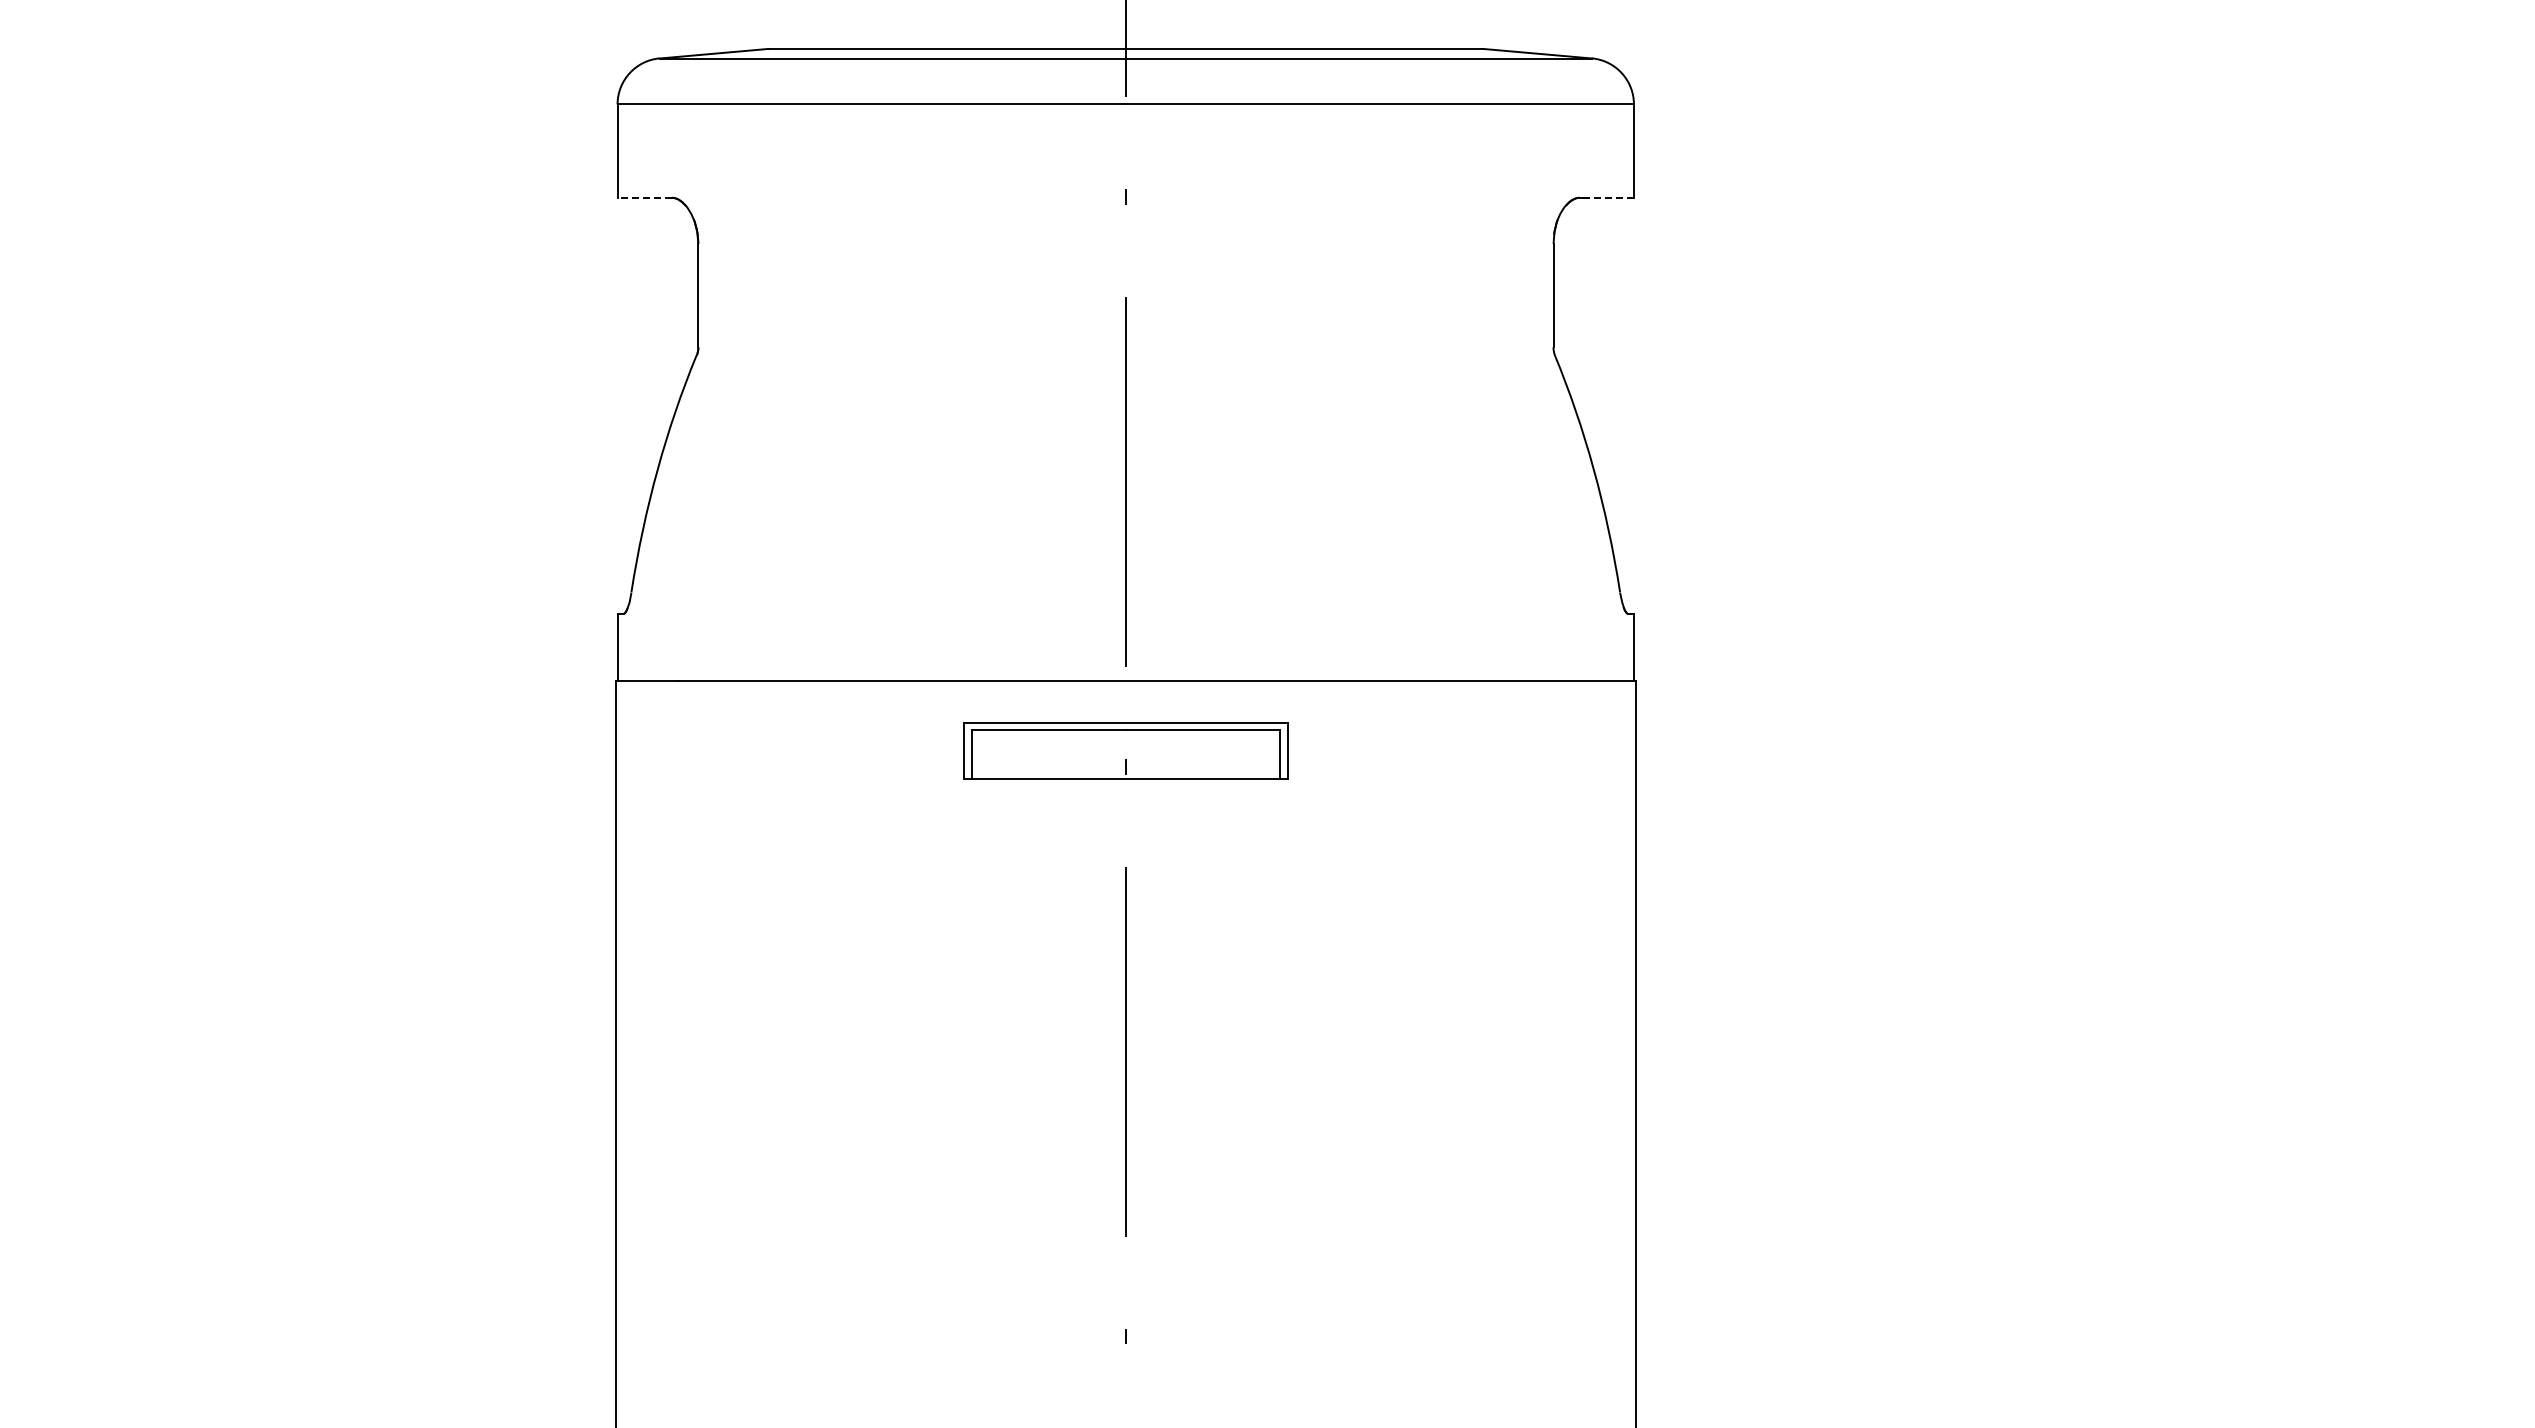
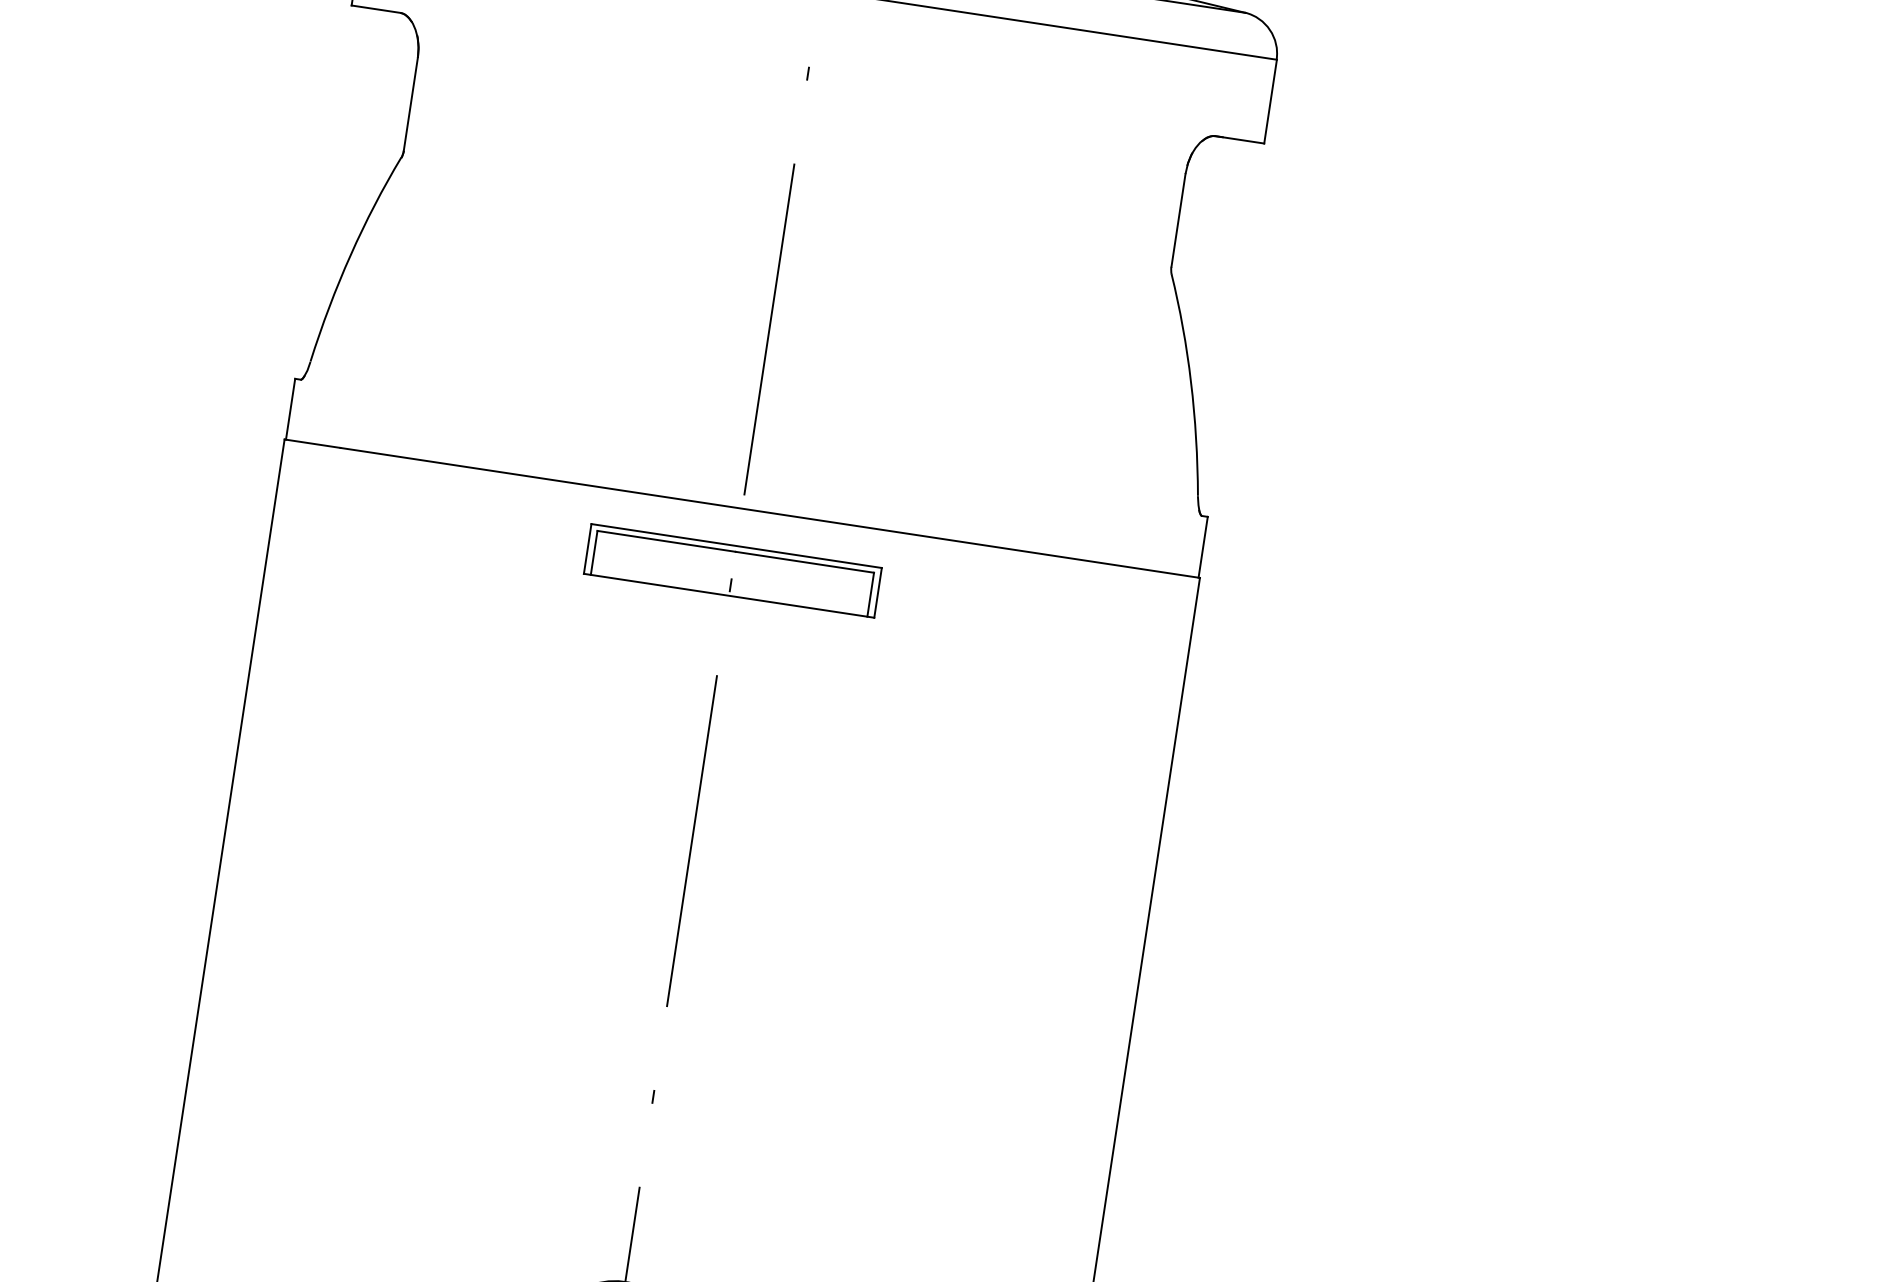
line: (644, 197) -> (375, 8), dashed -> solid
line: (1606, 197) -> (1239, 139), dashed -> solid

